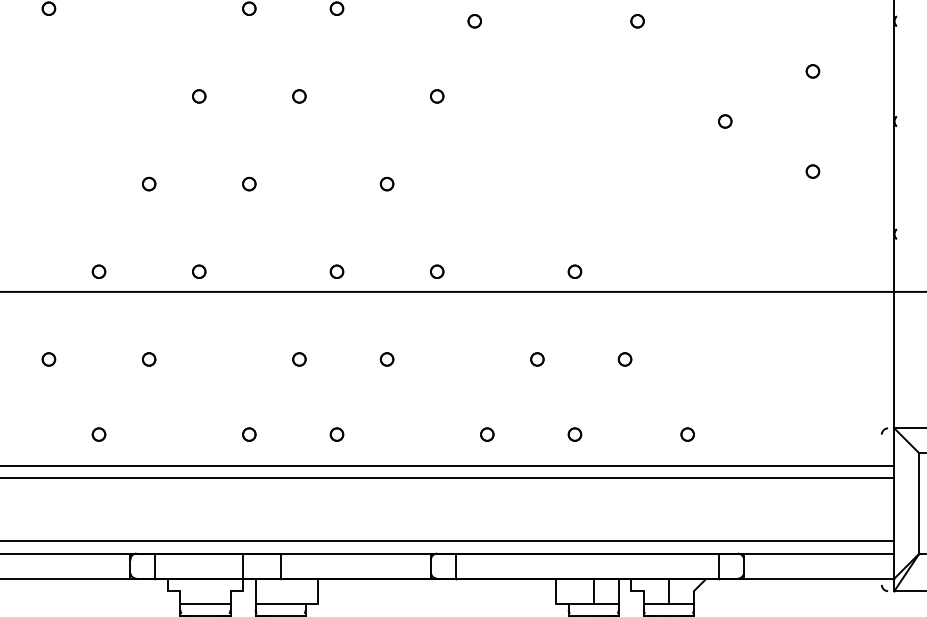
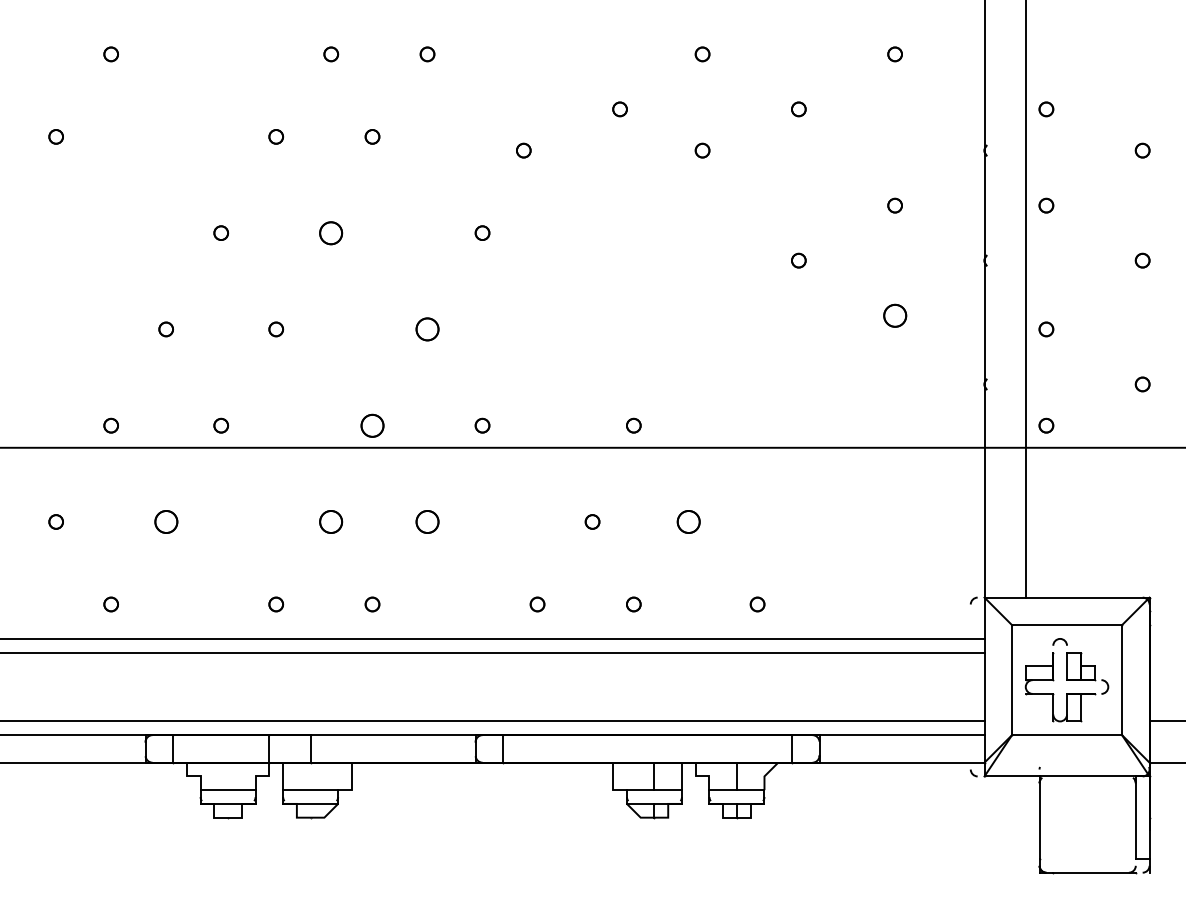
part: (299, 95) -> (331, 232), size x1.6
part: (812, 171) -> (894, 315), size x1.6
part: (387, 184) -> (427, 329), size x1.6
part: (336, 271) -> (372, 425), size x1.6
part: (148, 359) -> (165, 521), size x1.6
part: (299, 359) -> (331, 521), size x1.6
part: (387, 359) -> (427, 521), size x1.6
part: (624, 359) -> (688, 521), size x1.6

